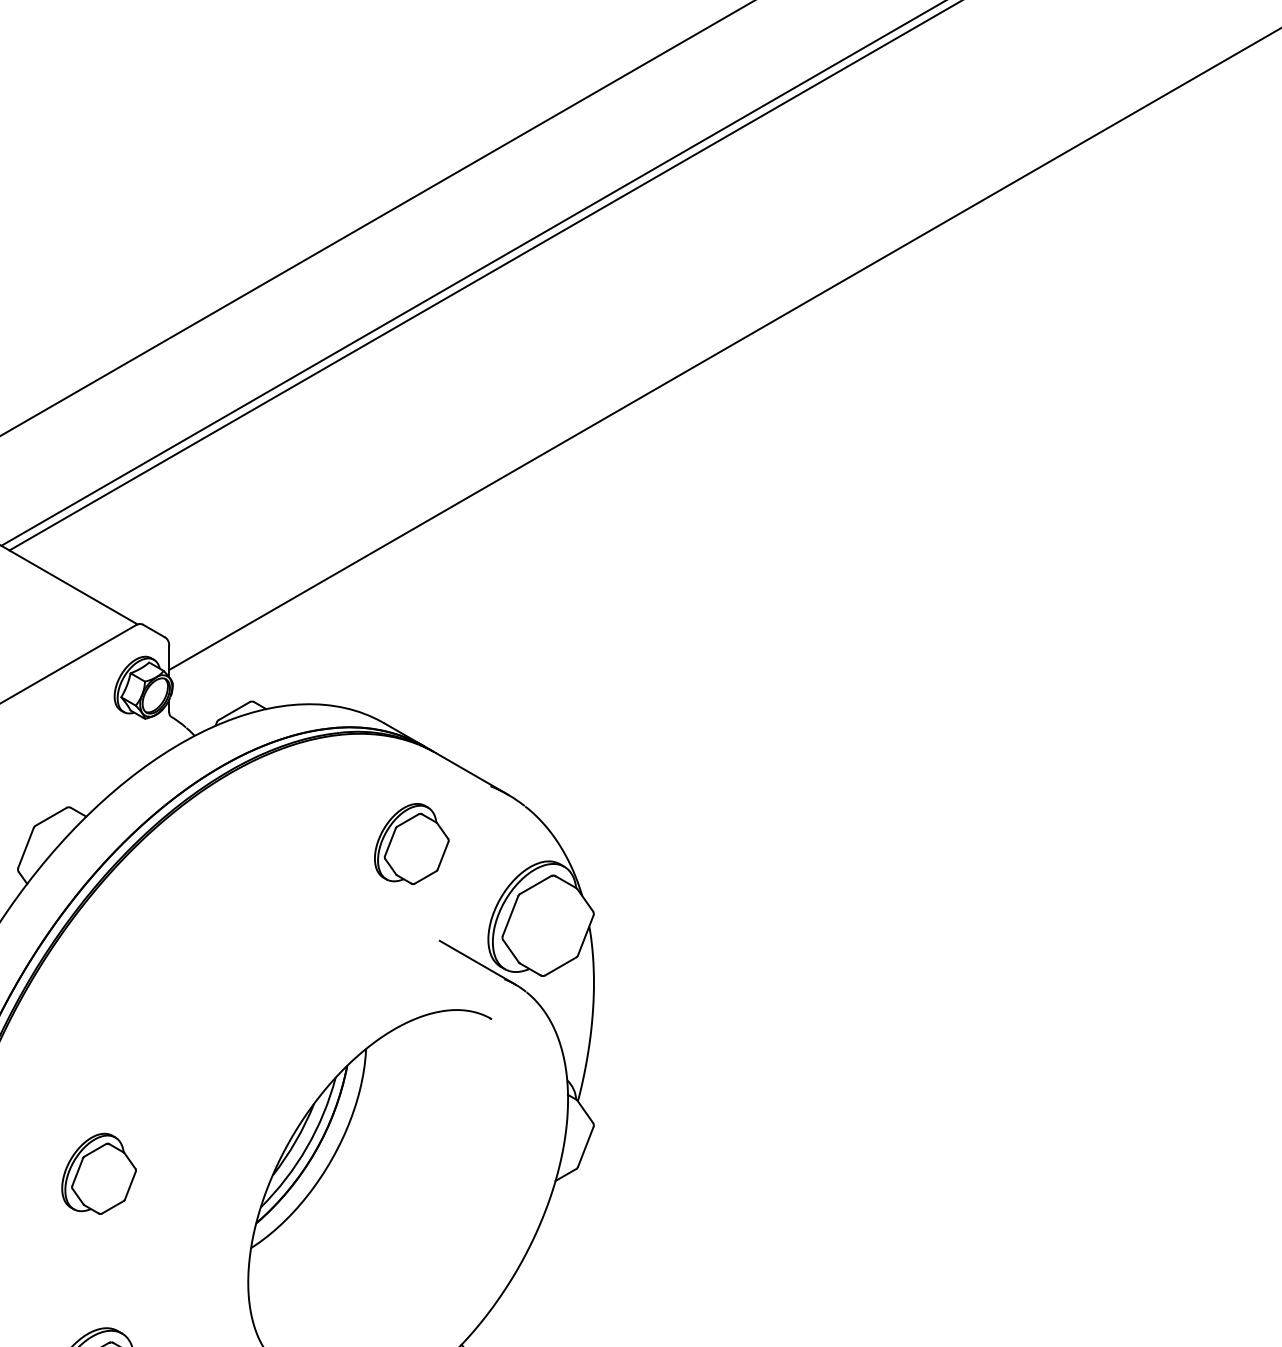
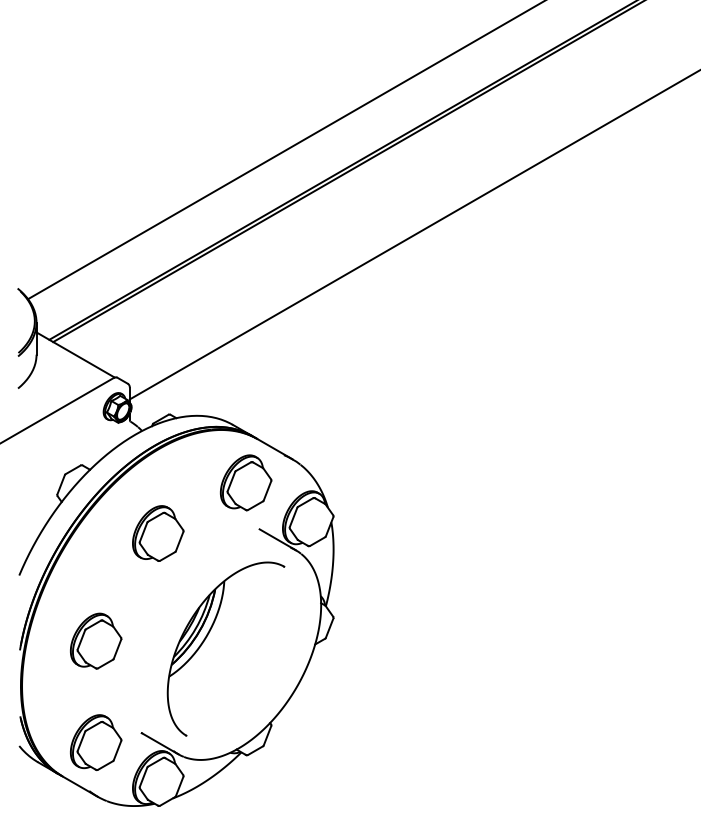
part: (412, 843) -> (246, 482), size x1.43
part: (228, 949) -> (158, 533), added
part: (99, 1172) -> (96, 640), size x1.43

